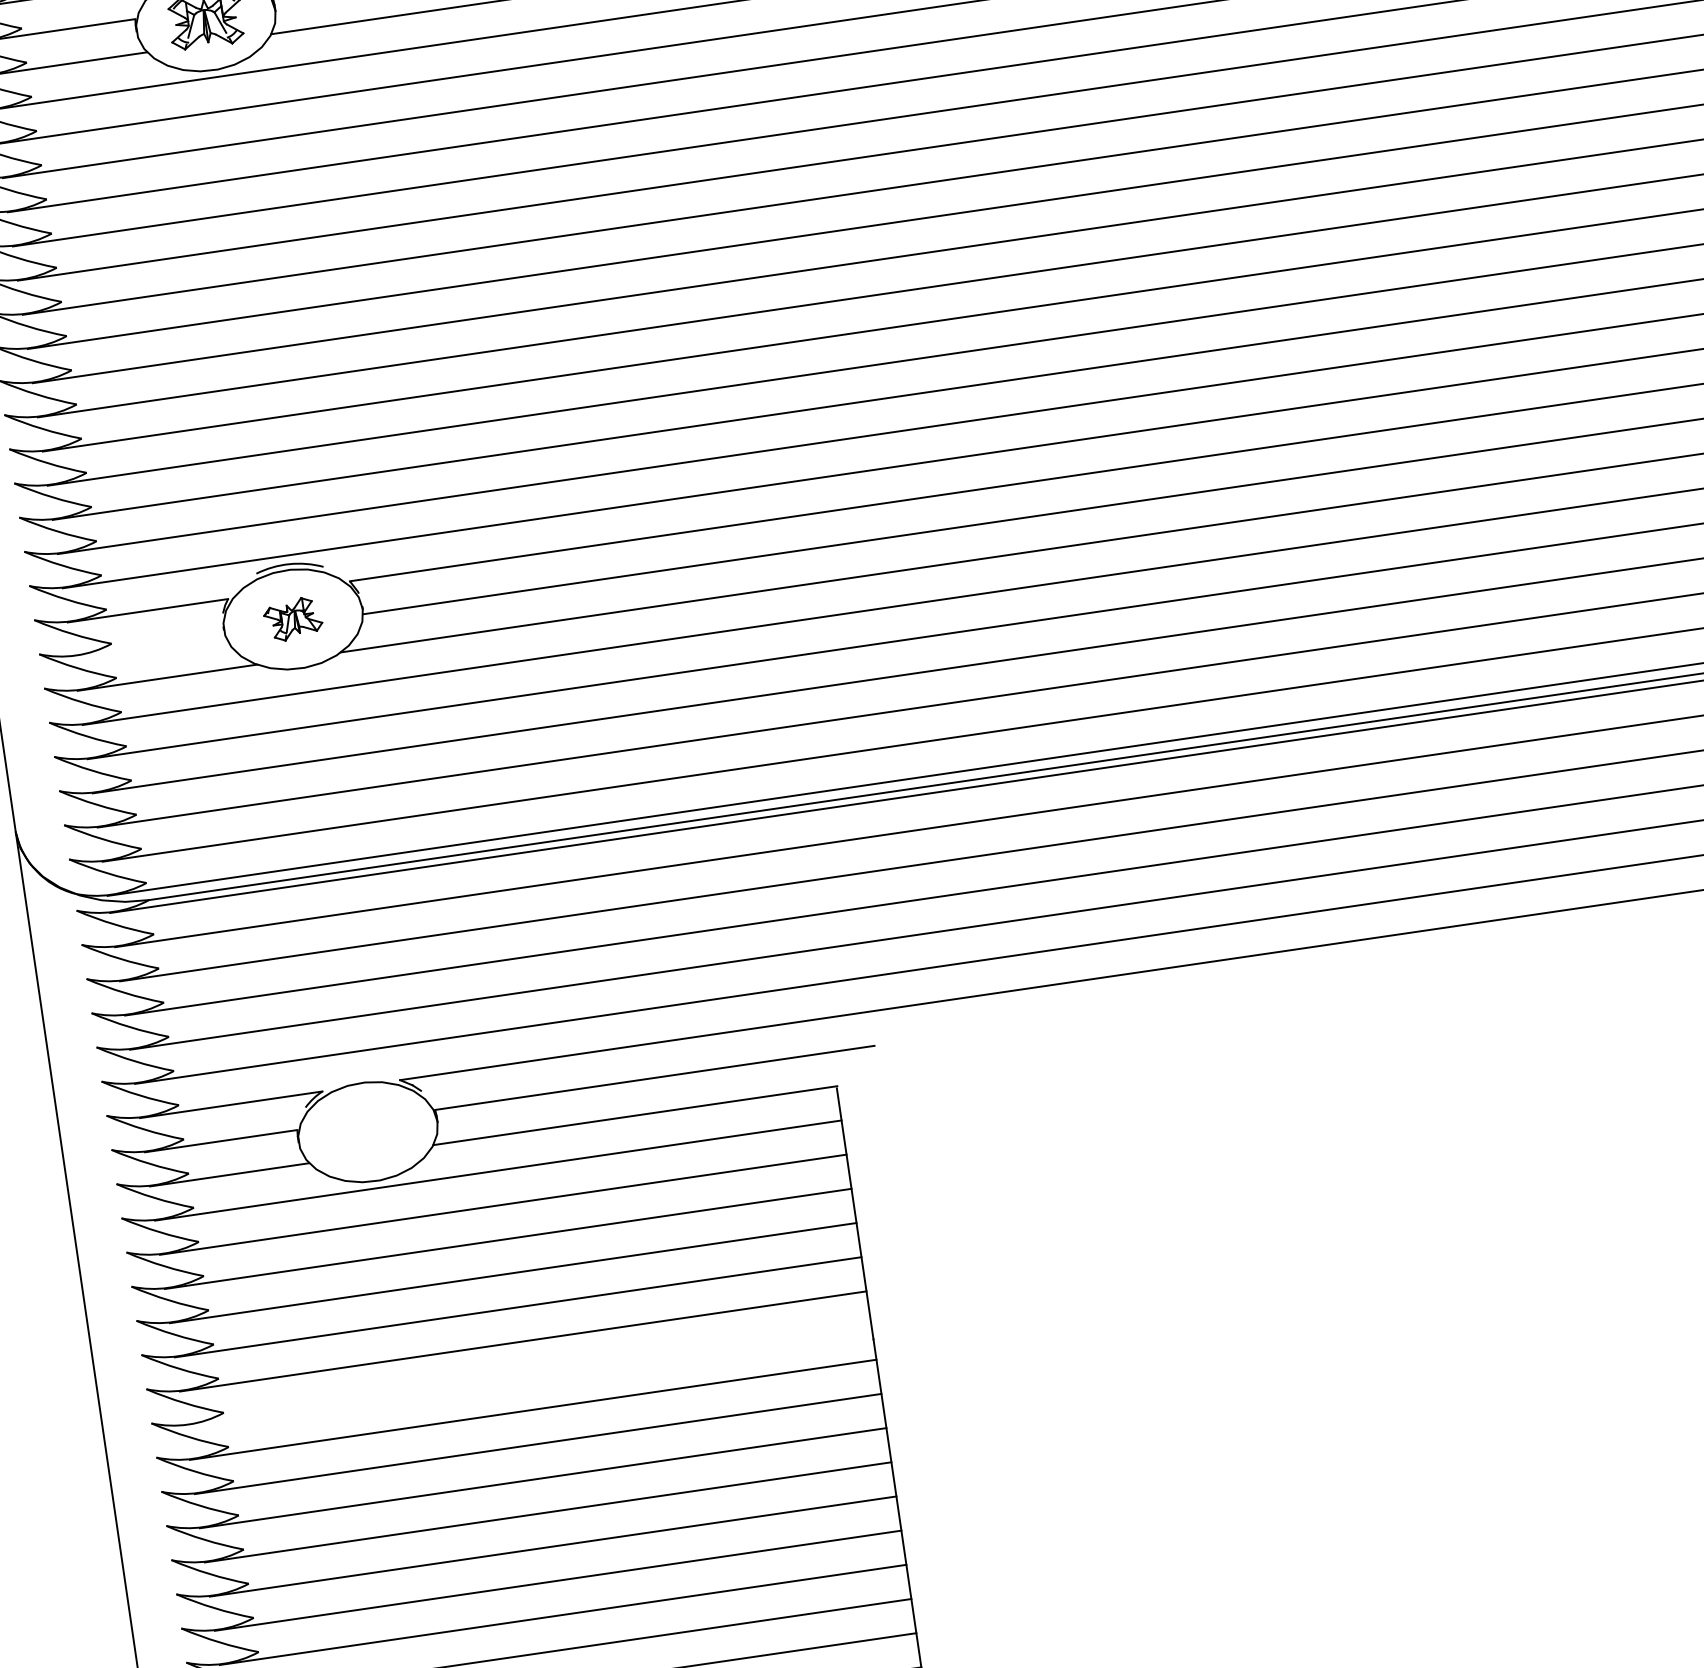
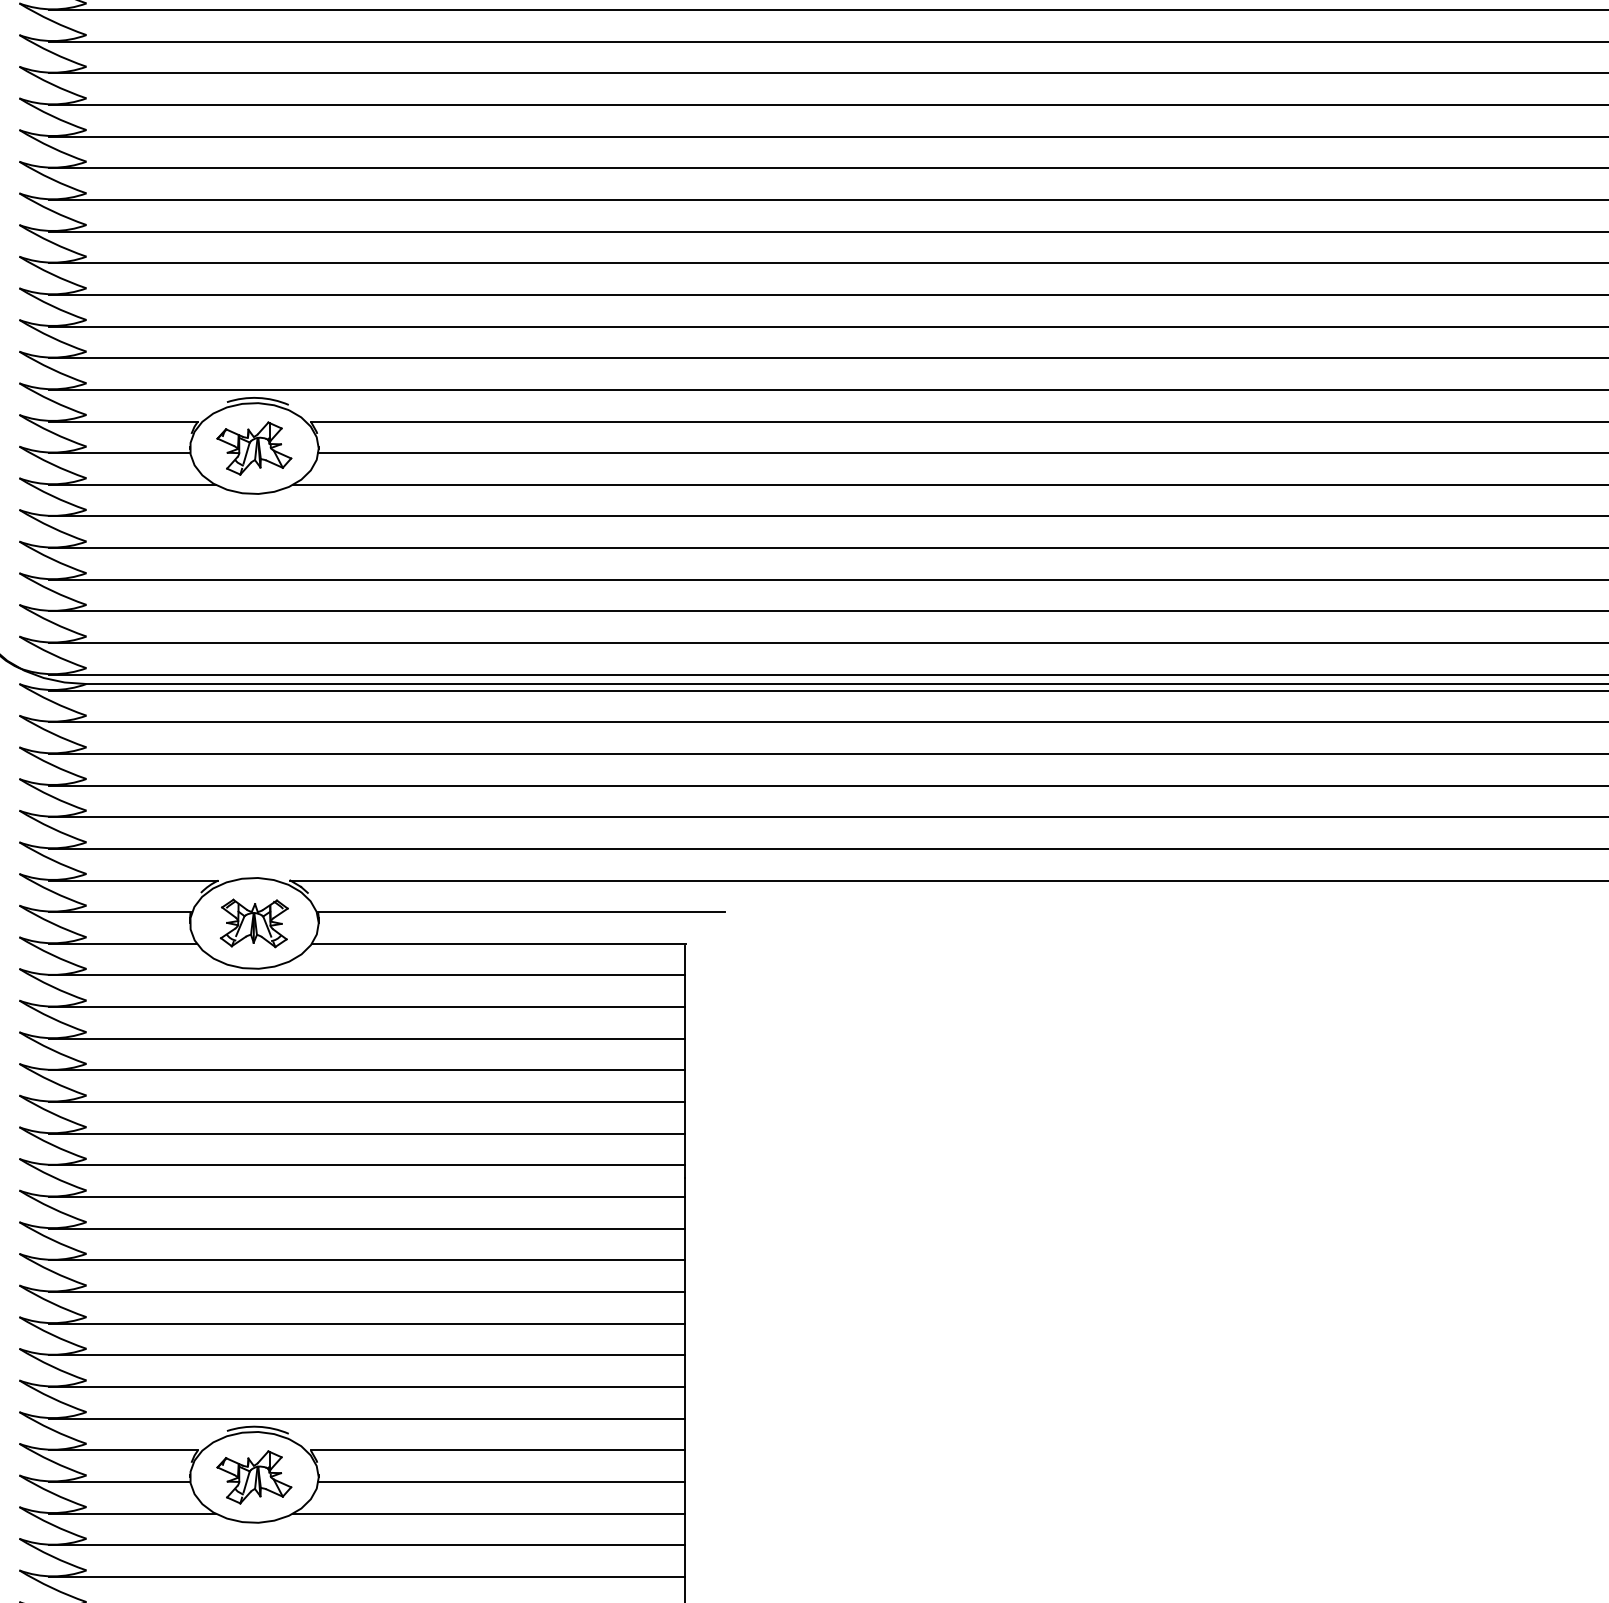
part: (293, 619) -> (254, 448), size x1.43
line: (148, 645) -> (119, 453), added
part: (367, 1132) -> (253, 923), added
line: (528, 1375) -> (367, 1165), added

